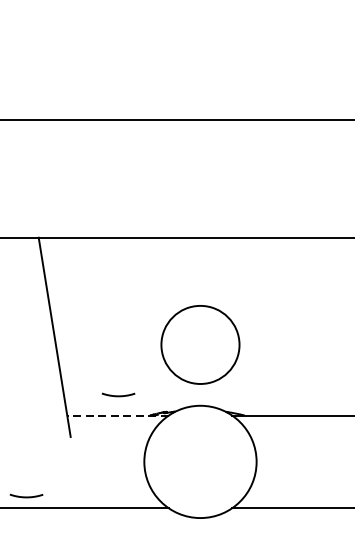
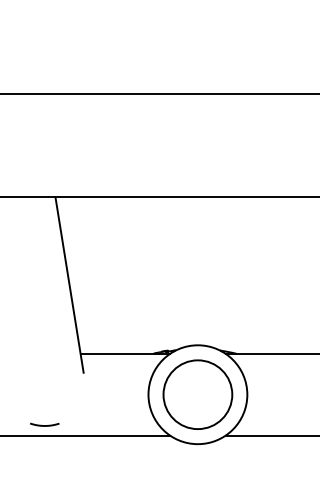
circle: (200, 344) -> (197, 394), moved
curve: (118, 395) -> (125, 336), removed
line: (118, 415) -> (125, 353), dashed -> solid

